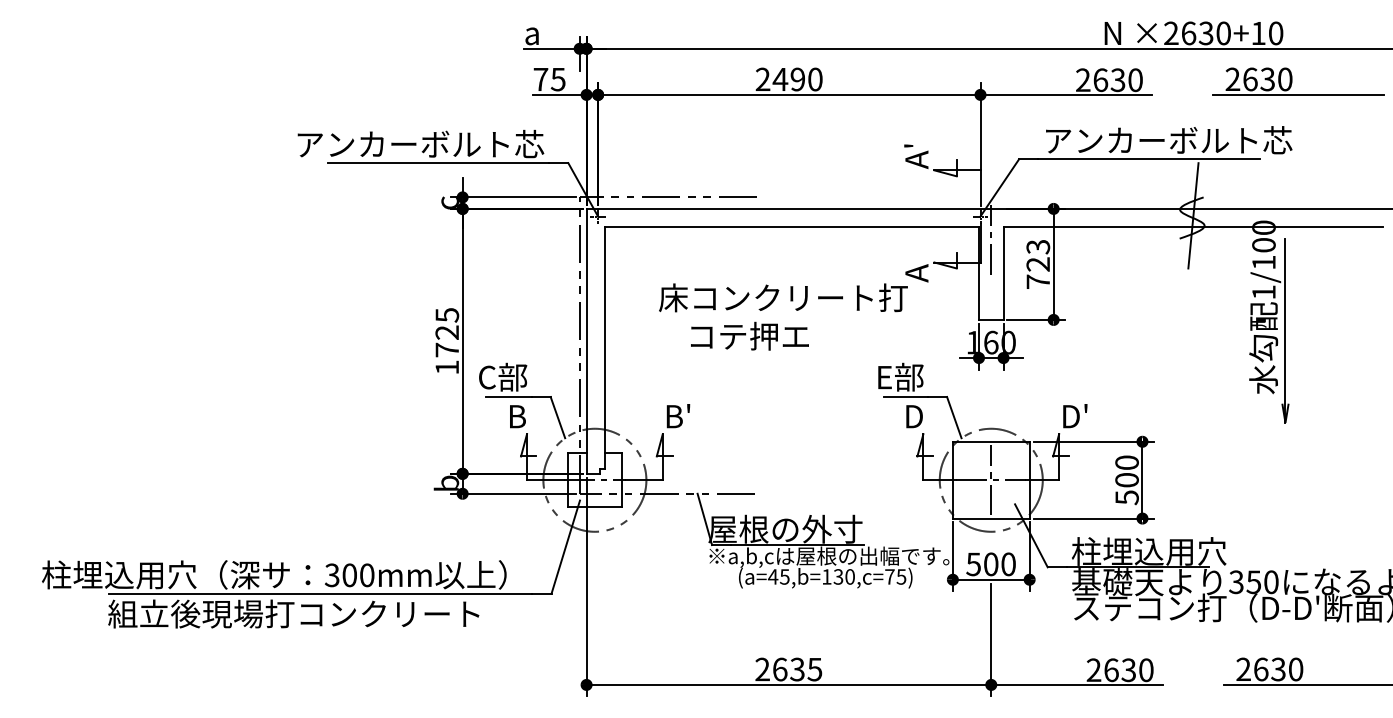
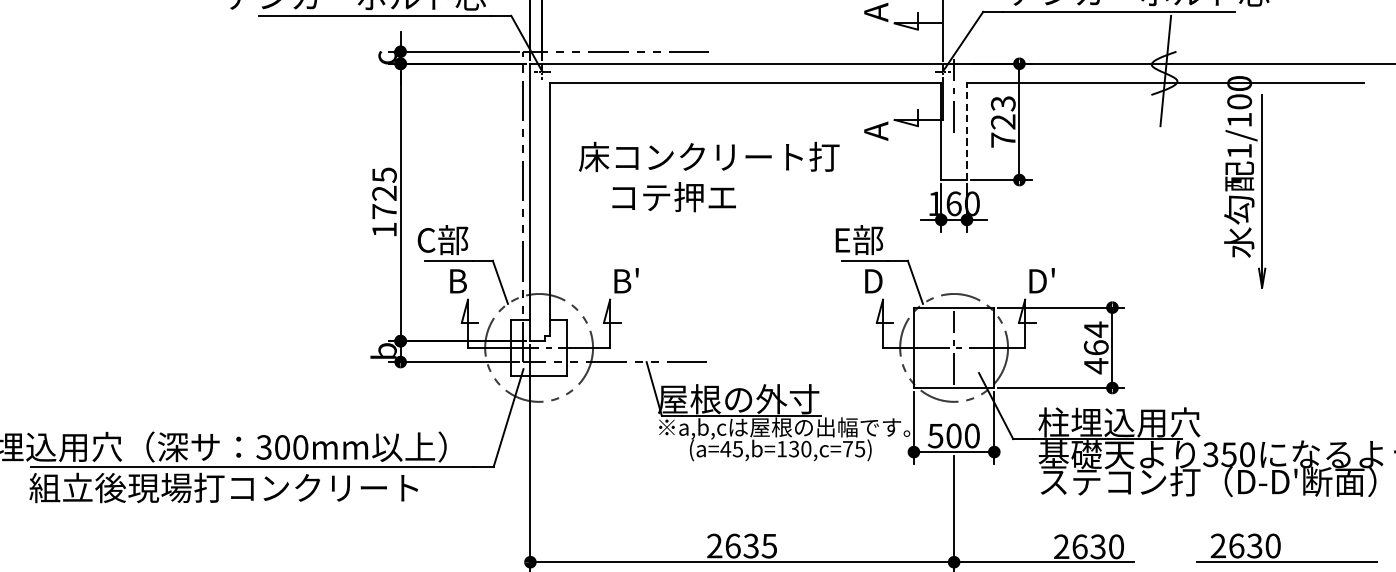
line: (1003, 273) -> (966, 131), solid -> dashed
text: (783, 316) -> (709, 176), moved
text: (1126, 480) -> (1095, 348), 500 -> 464

